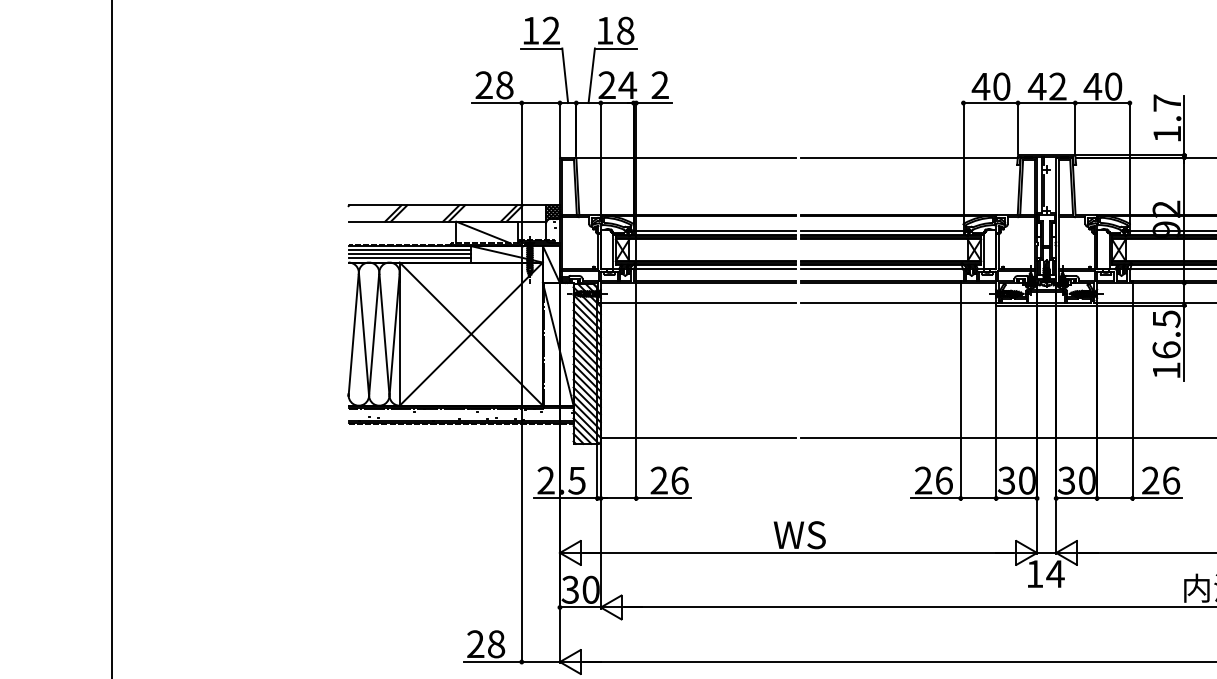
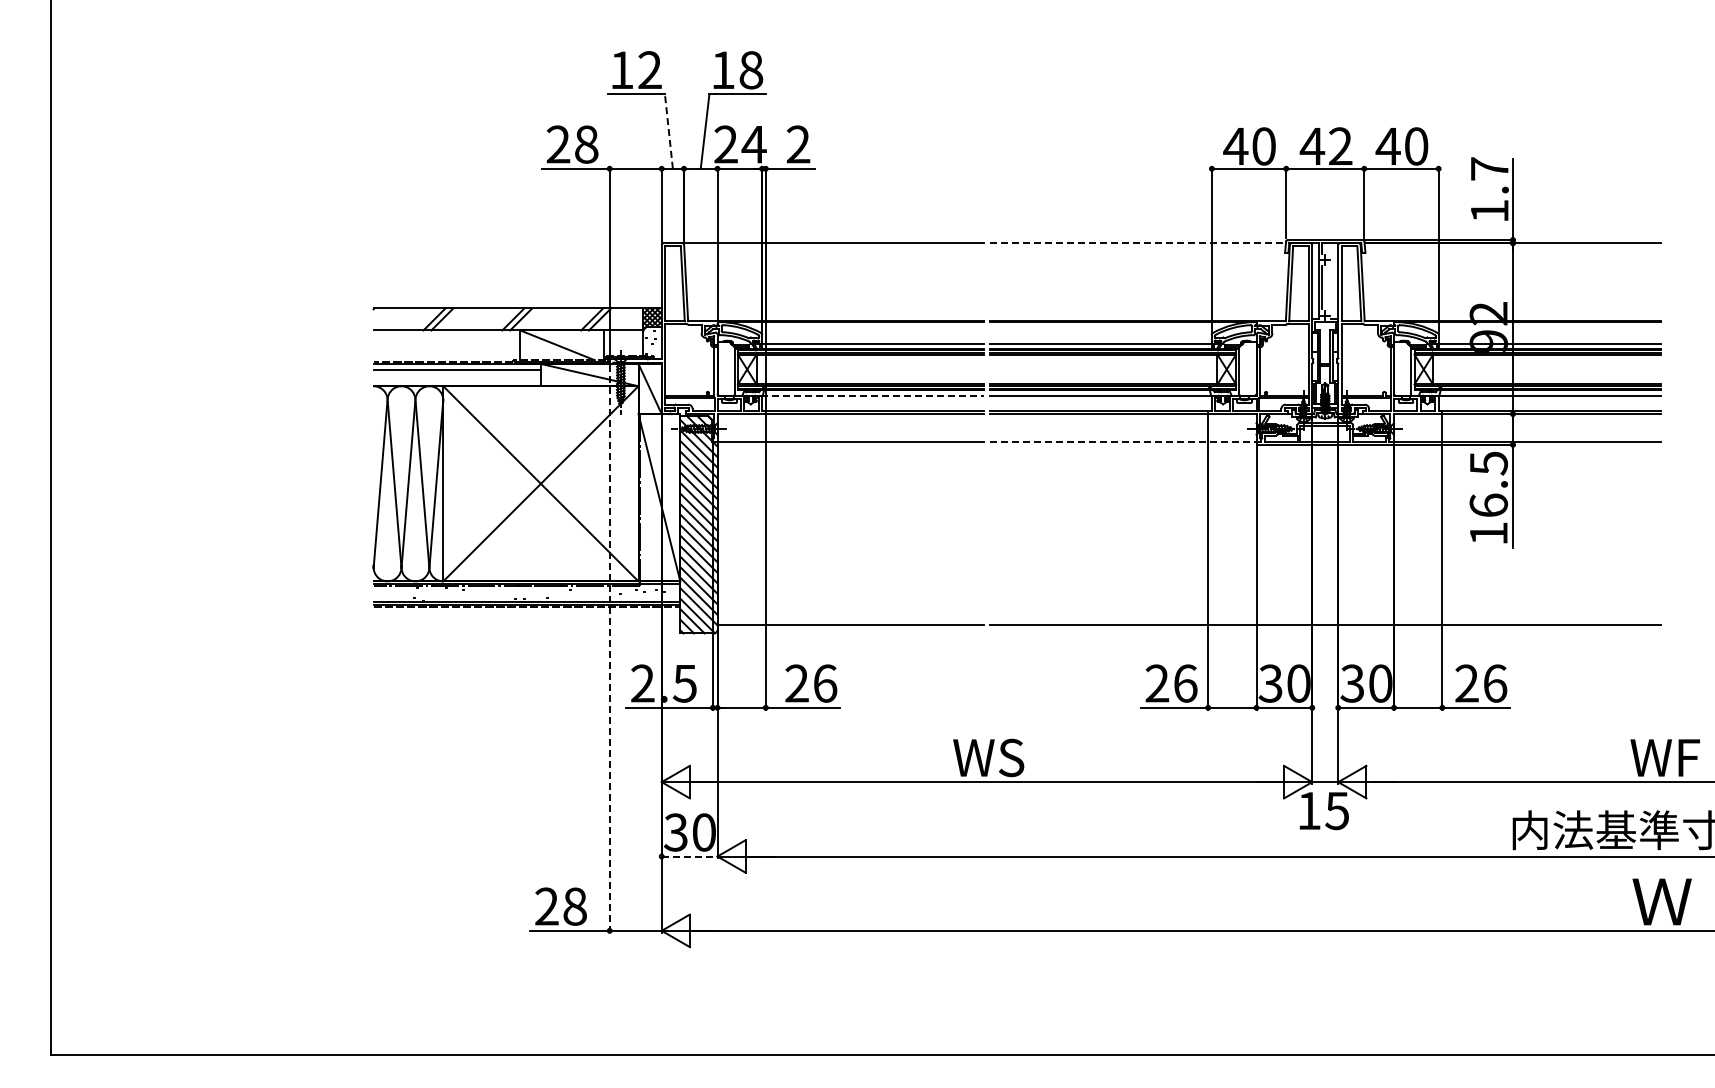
line: (564, 75) -> (668, 131), solid -> dashed
line: (909, 157) -> (1138, 243), solid -> dashed
line: (409, 254) -> (456, 375), removed
line: (409, 258) -> (456, 380), removed
line: (714, 269) -> (872, 395), solid -> dashed
line: (898, 303) -> (1123, 442), solid -> dashed
line: (521, 454) -> (609, 648), solid -> dashed
text: (1055, 574) -> (1337, 811), 14 -> 15
line: (580, 607) -> (689, 856), solid -> dashed

